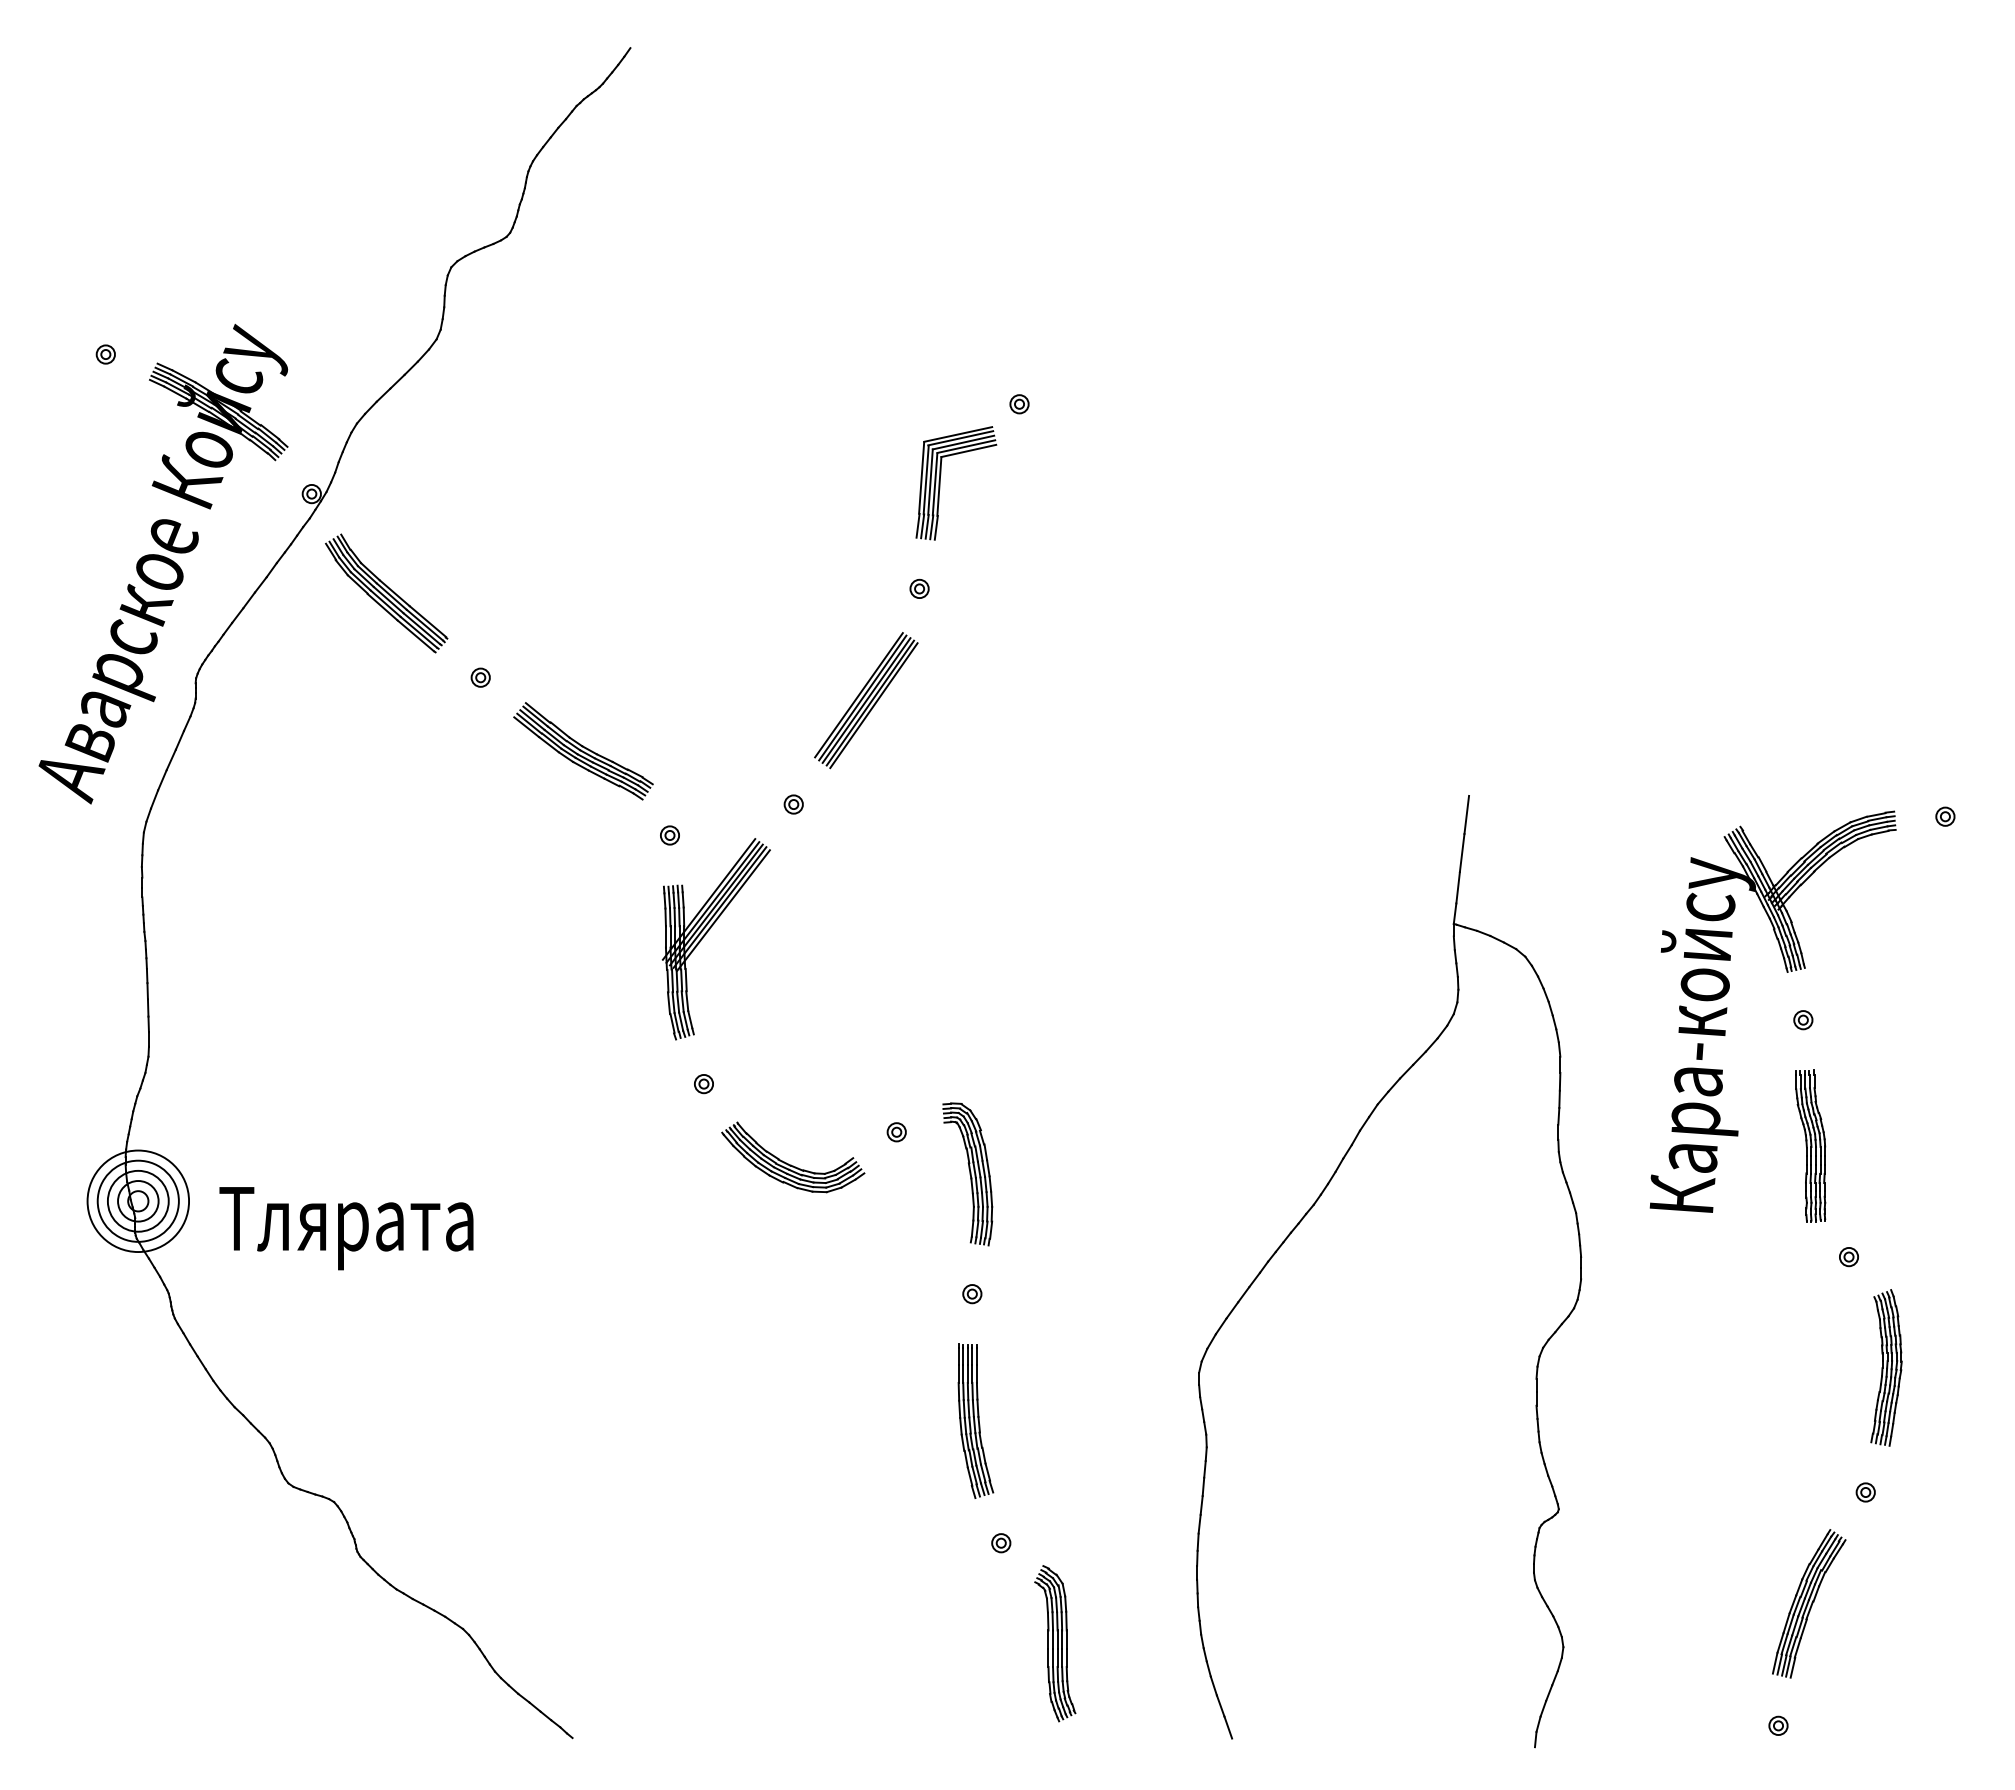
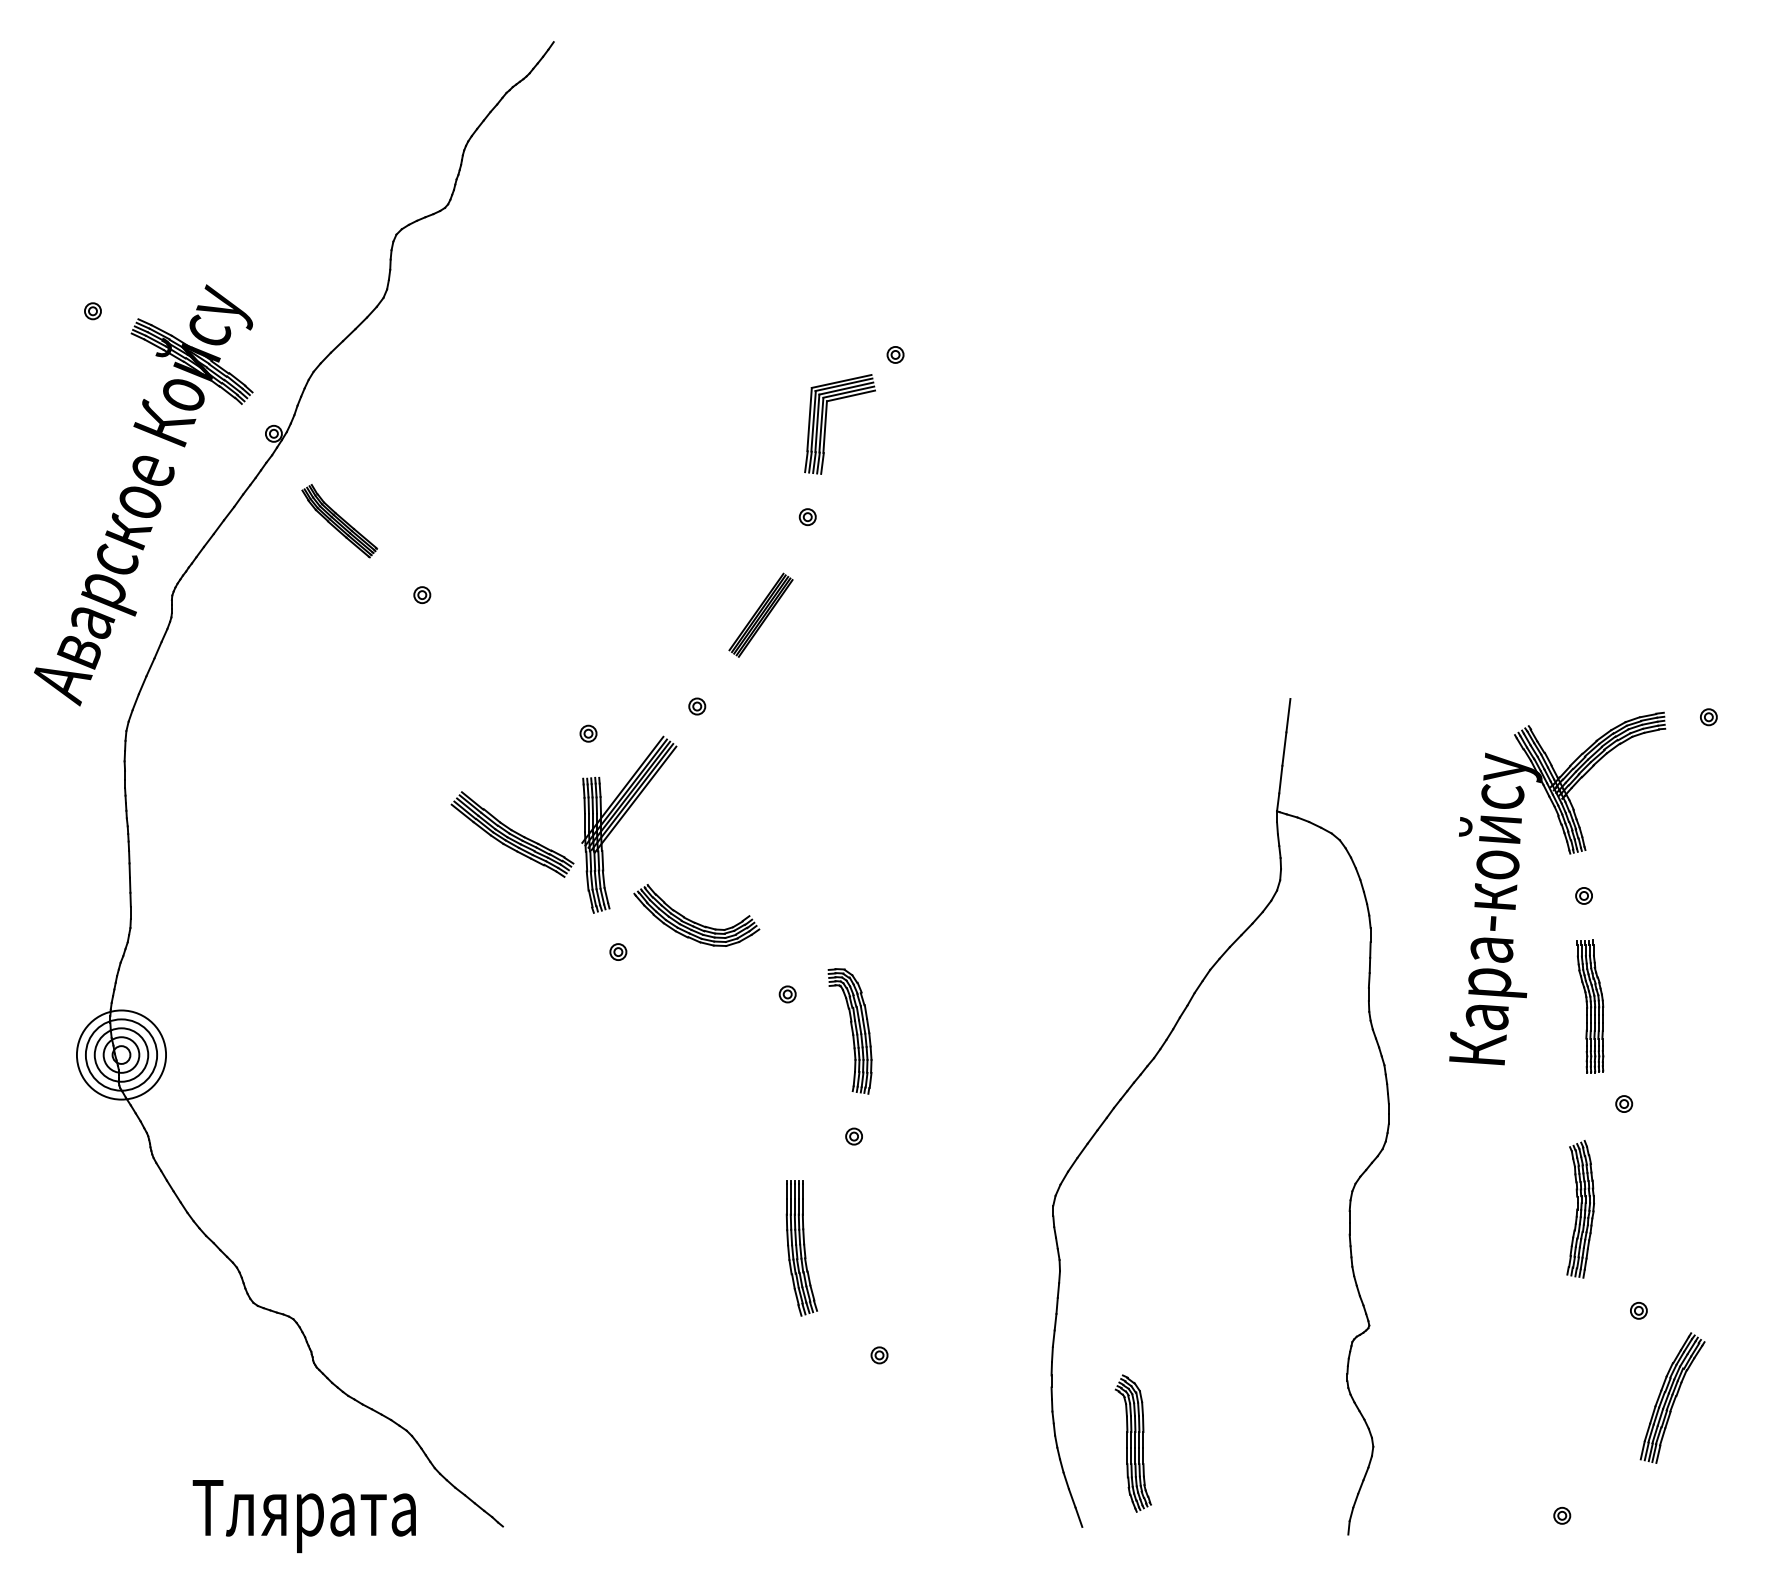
part: (386, 593) -> (339, 521), size x0.7
part: (866, 700) -> (761, 615), size x0.7
part: (583, 751) -> (512, 834), moved
part: (791, 1164) -> (695, 921), moved
text: (346, 1228) -> (304, 1516), moved
part: (1886, 1367) -> (1580, 1208), moved
part: (975, 1420) -> (801, 1247), moved
part: (1809, 1603) -> (1672, 1397), moved
part: (1055, 1643) -> (1133, 1443), moved

